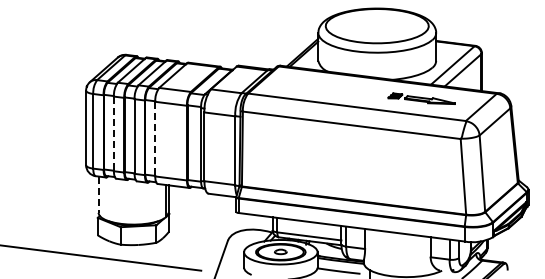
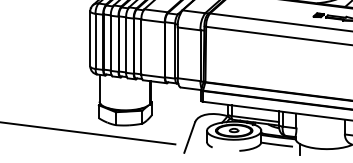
line: (113, 134) -> (110, 43), dashed -> solid
line: (155, 139) -> (141, 47), dashed -> solid
line: (98, 195) -> (99, 88), dashed -> solid

